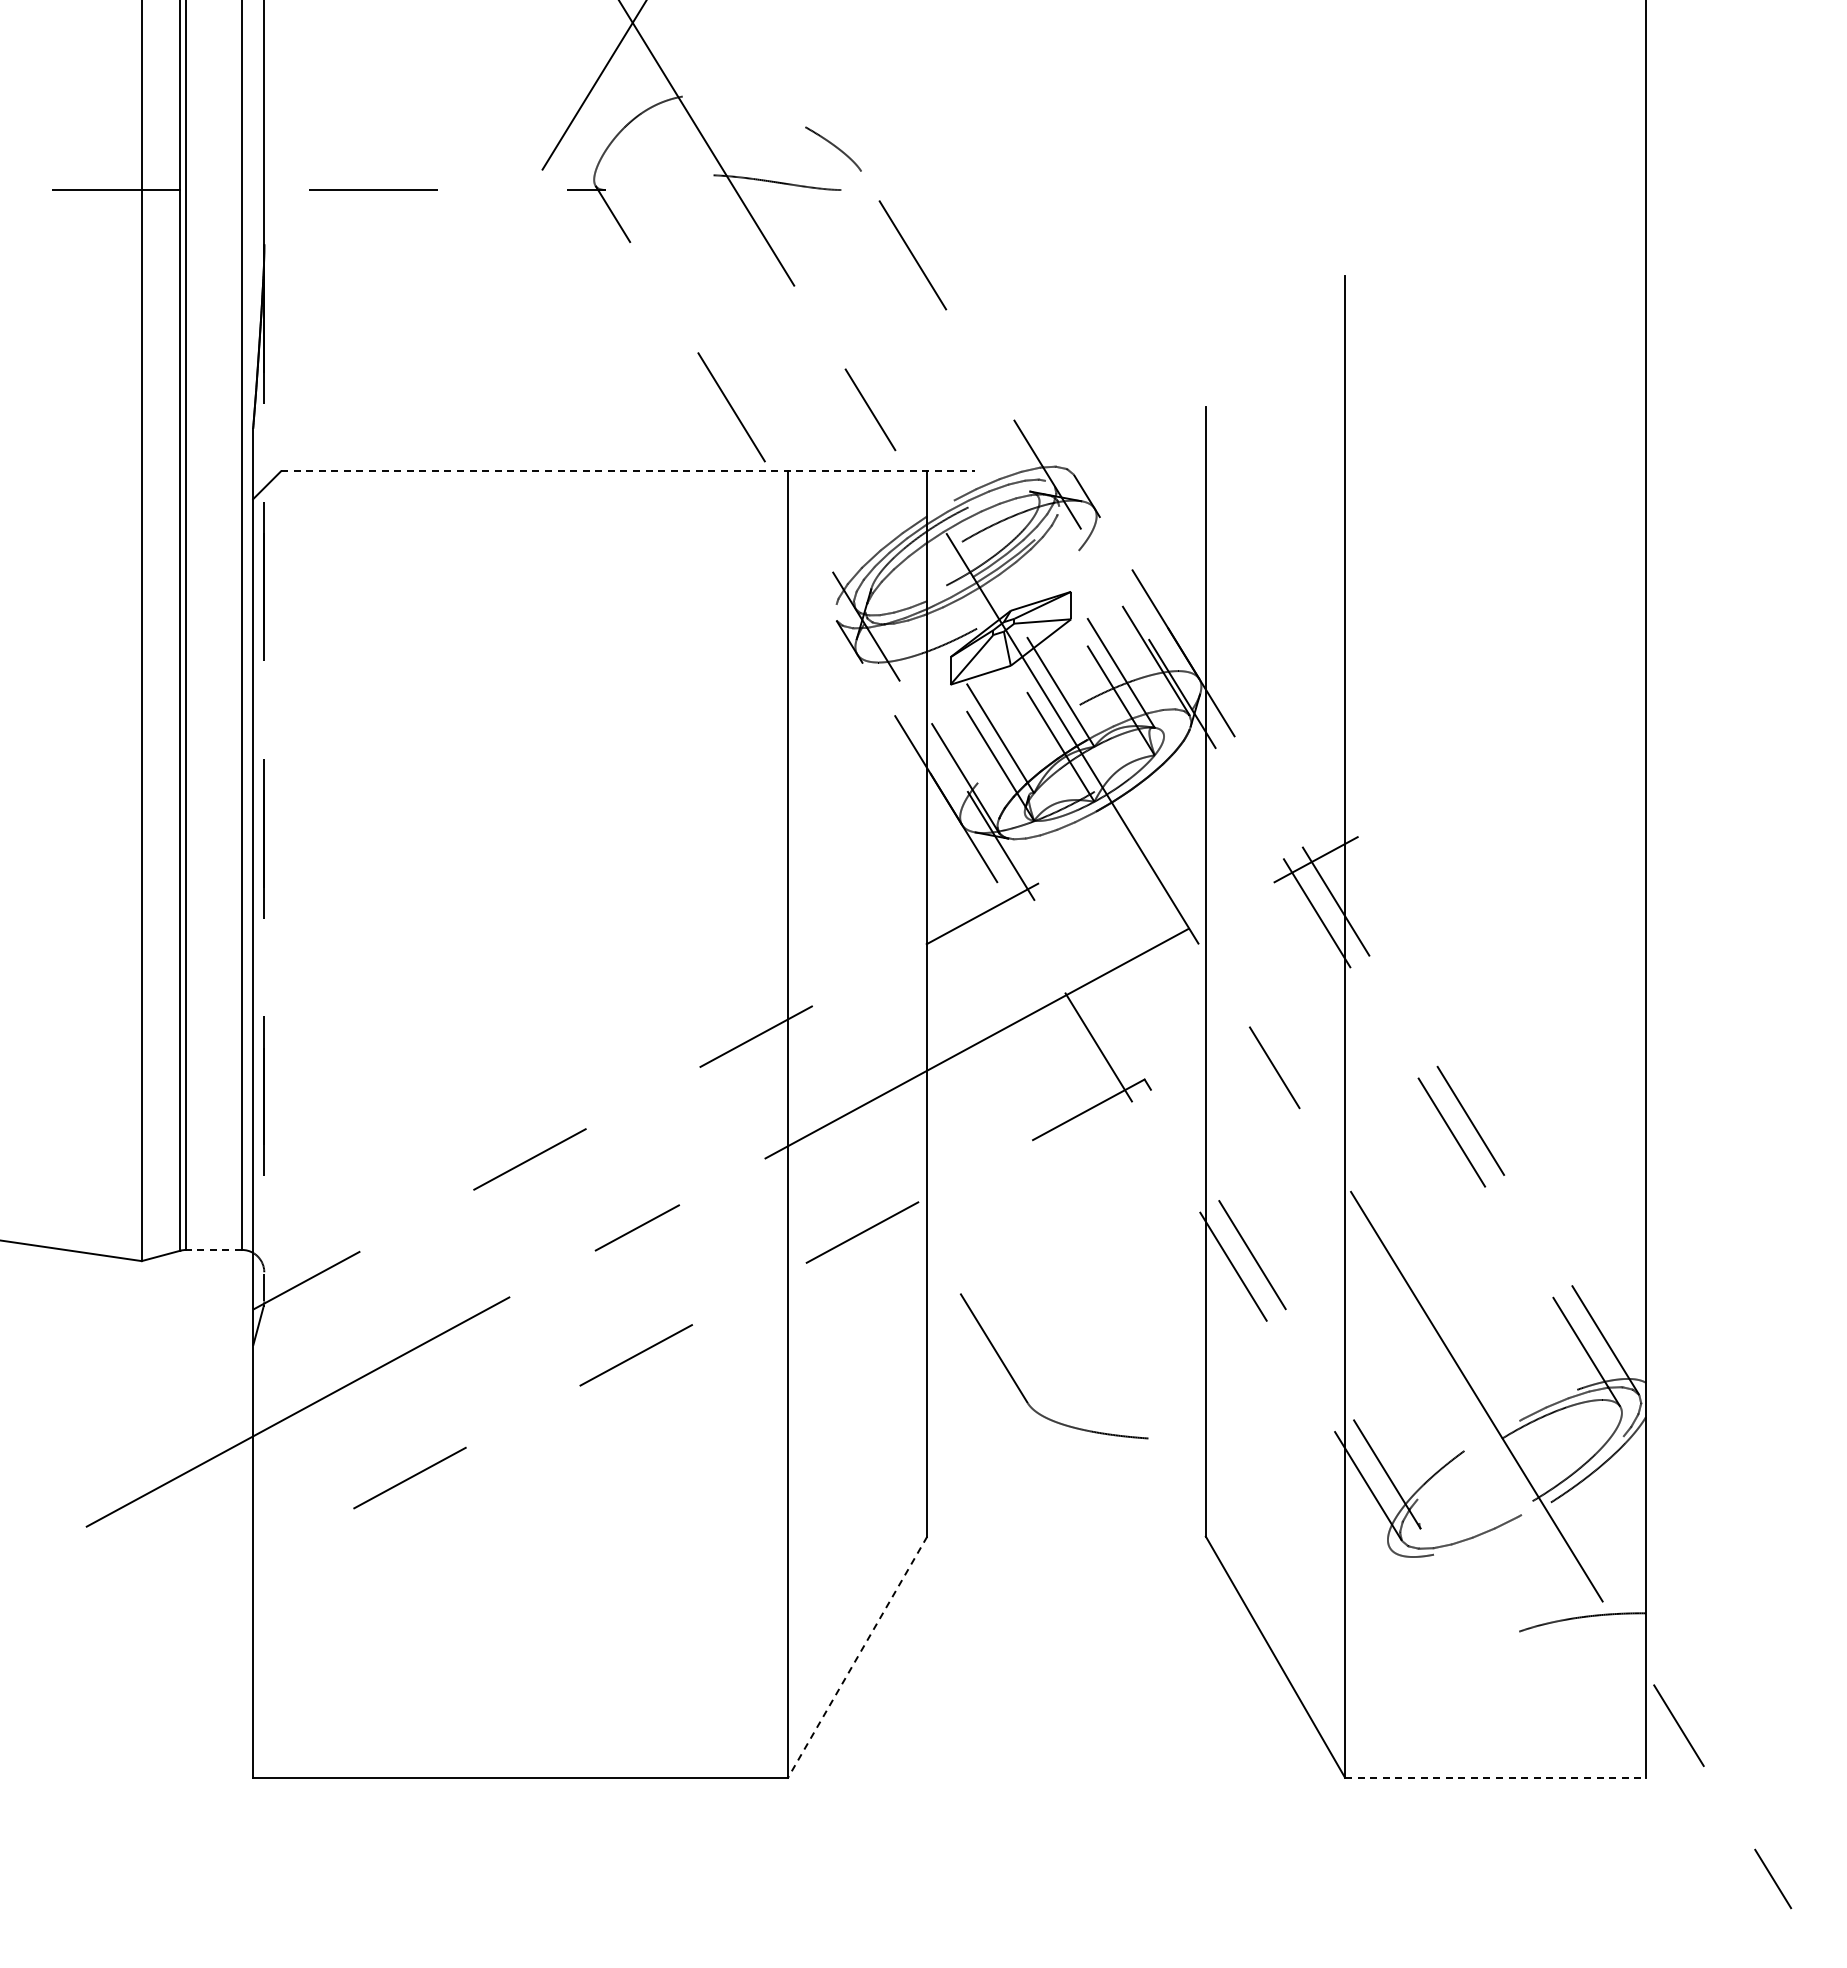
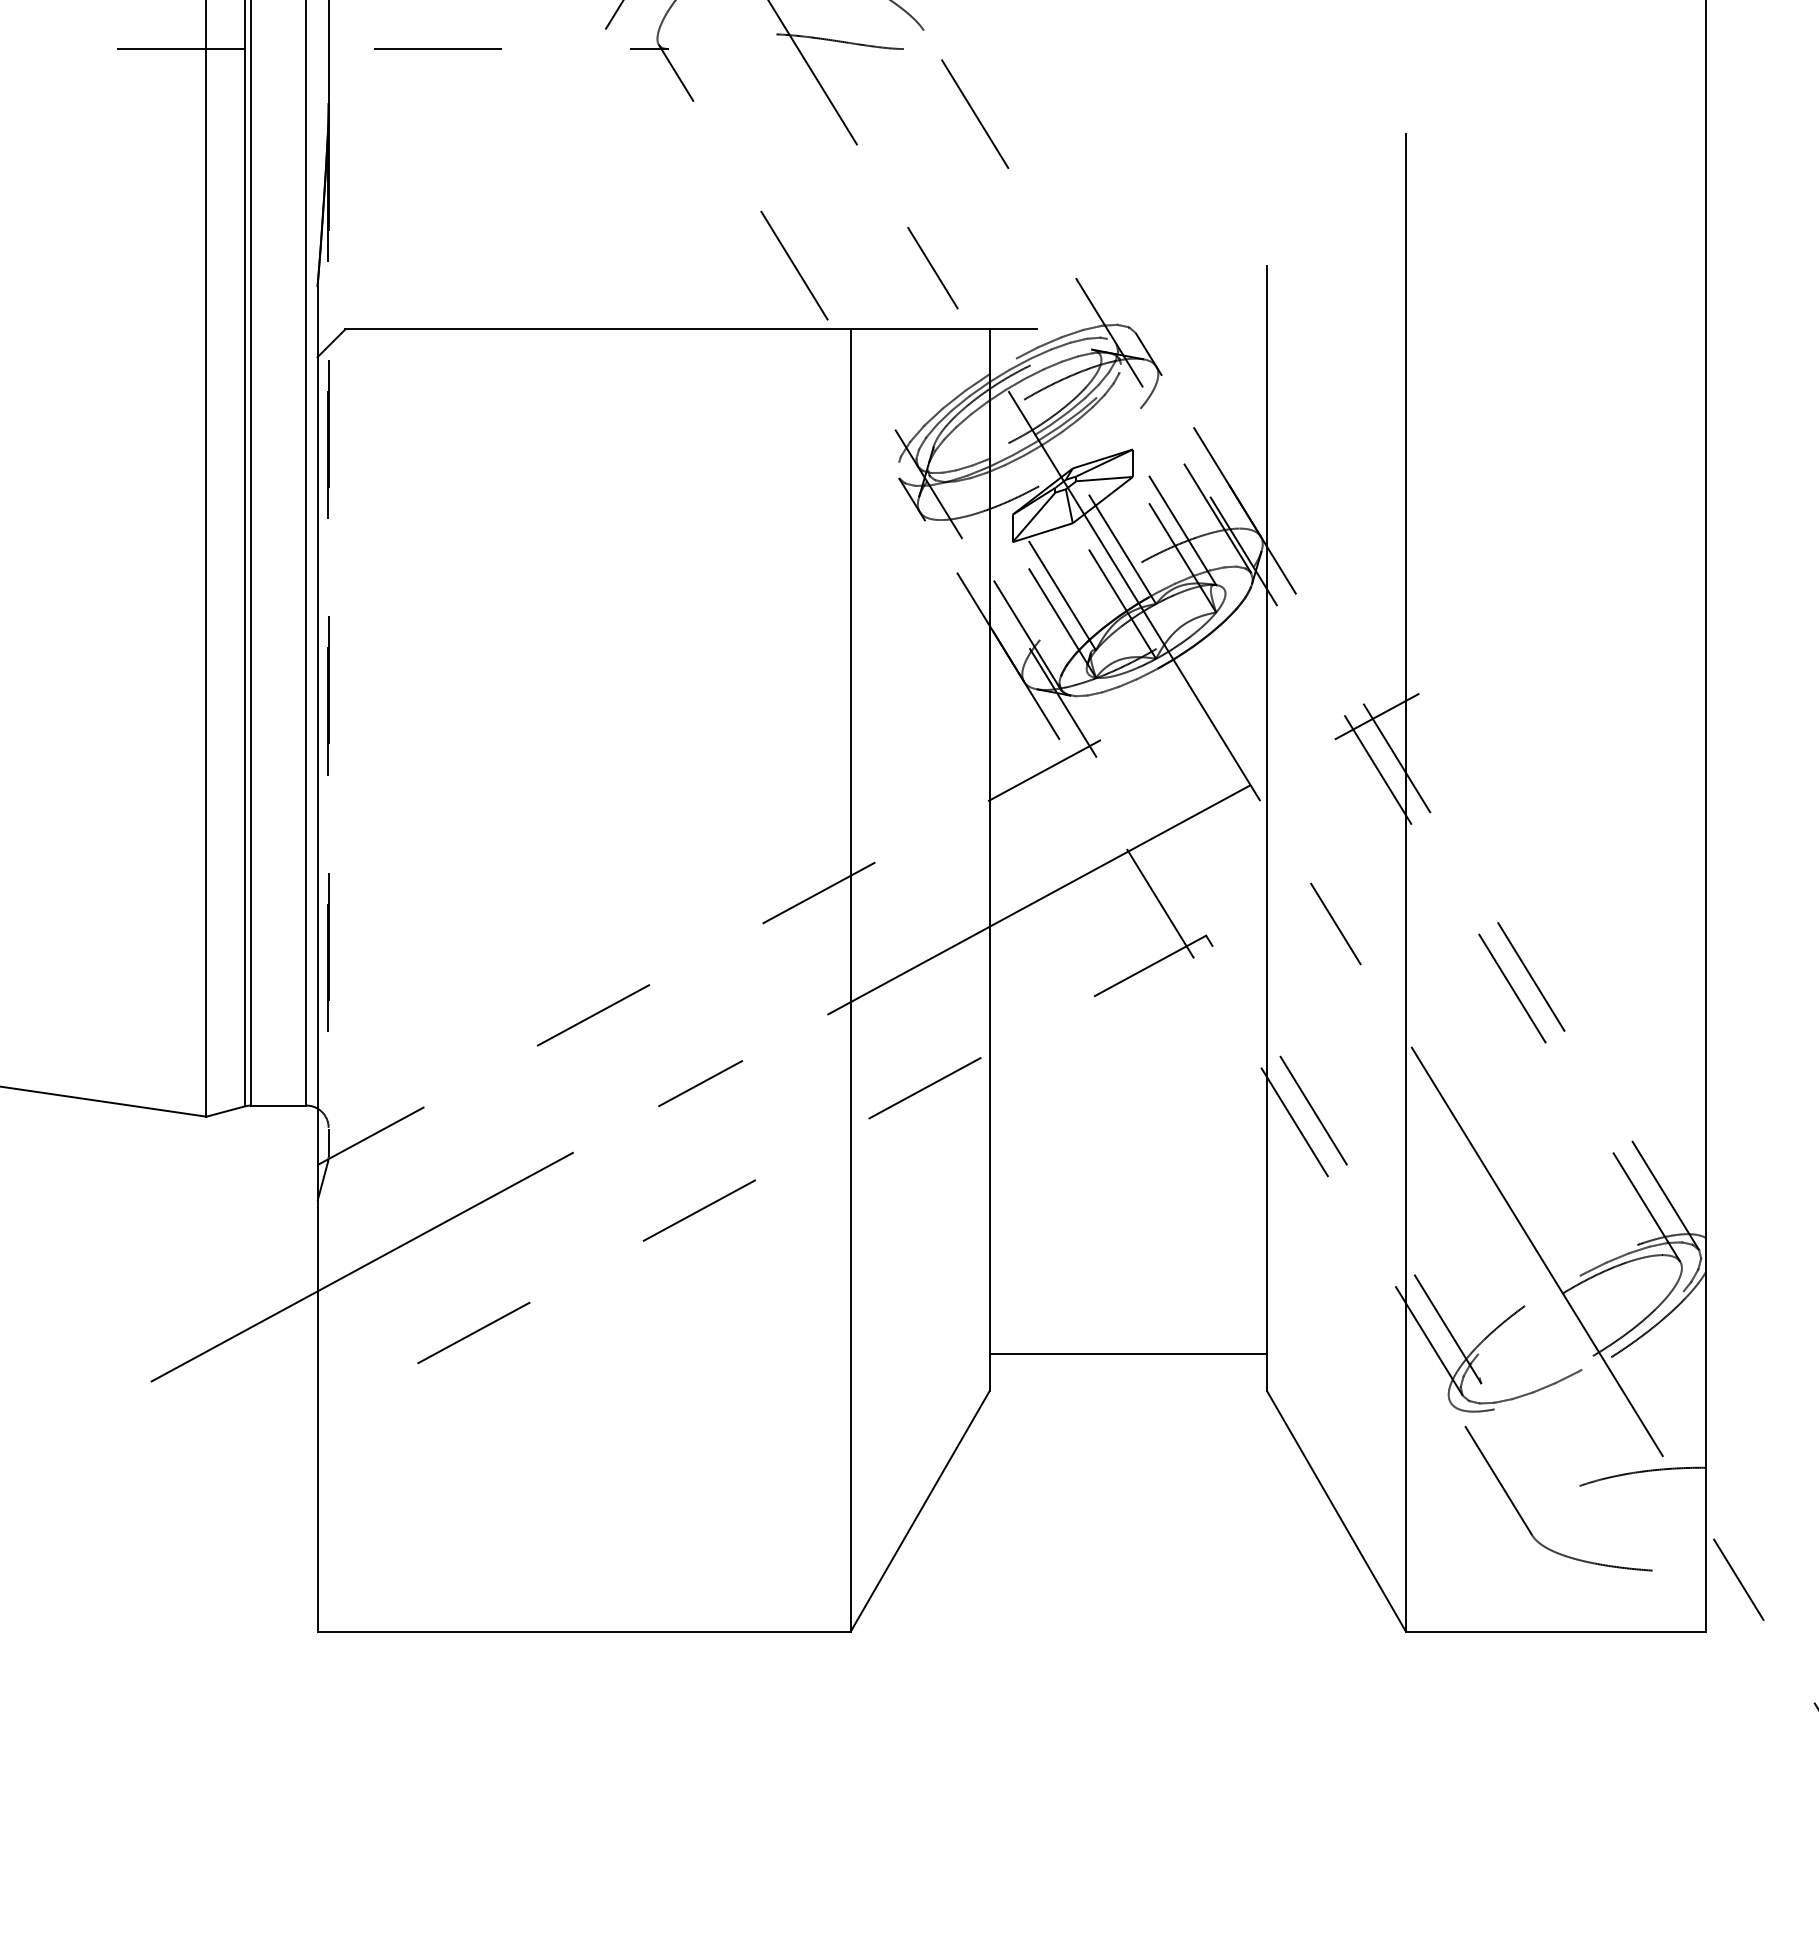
line: (627, 471) -> (690, 329), dashed -> solid
line: (214, 1249) -> (279, 1105), dashed -> solid
part: (1018, 1385) -> (1523, 1517), moved
line: (1066, 1499) -> (1128, 1354), added
line: (857, 1657) -> (919, 1511), dashed -> solid
line: (1496, 1777) -> (1556, 1631), dashed -> solid

